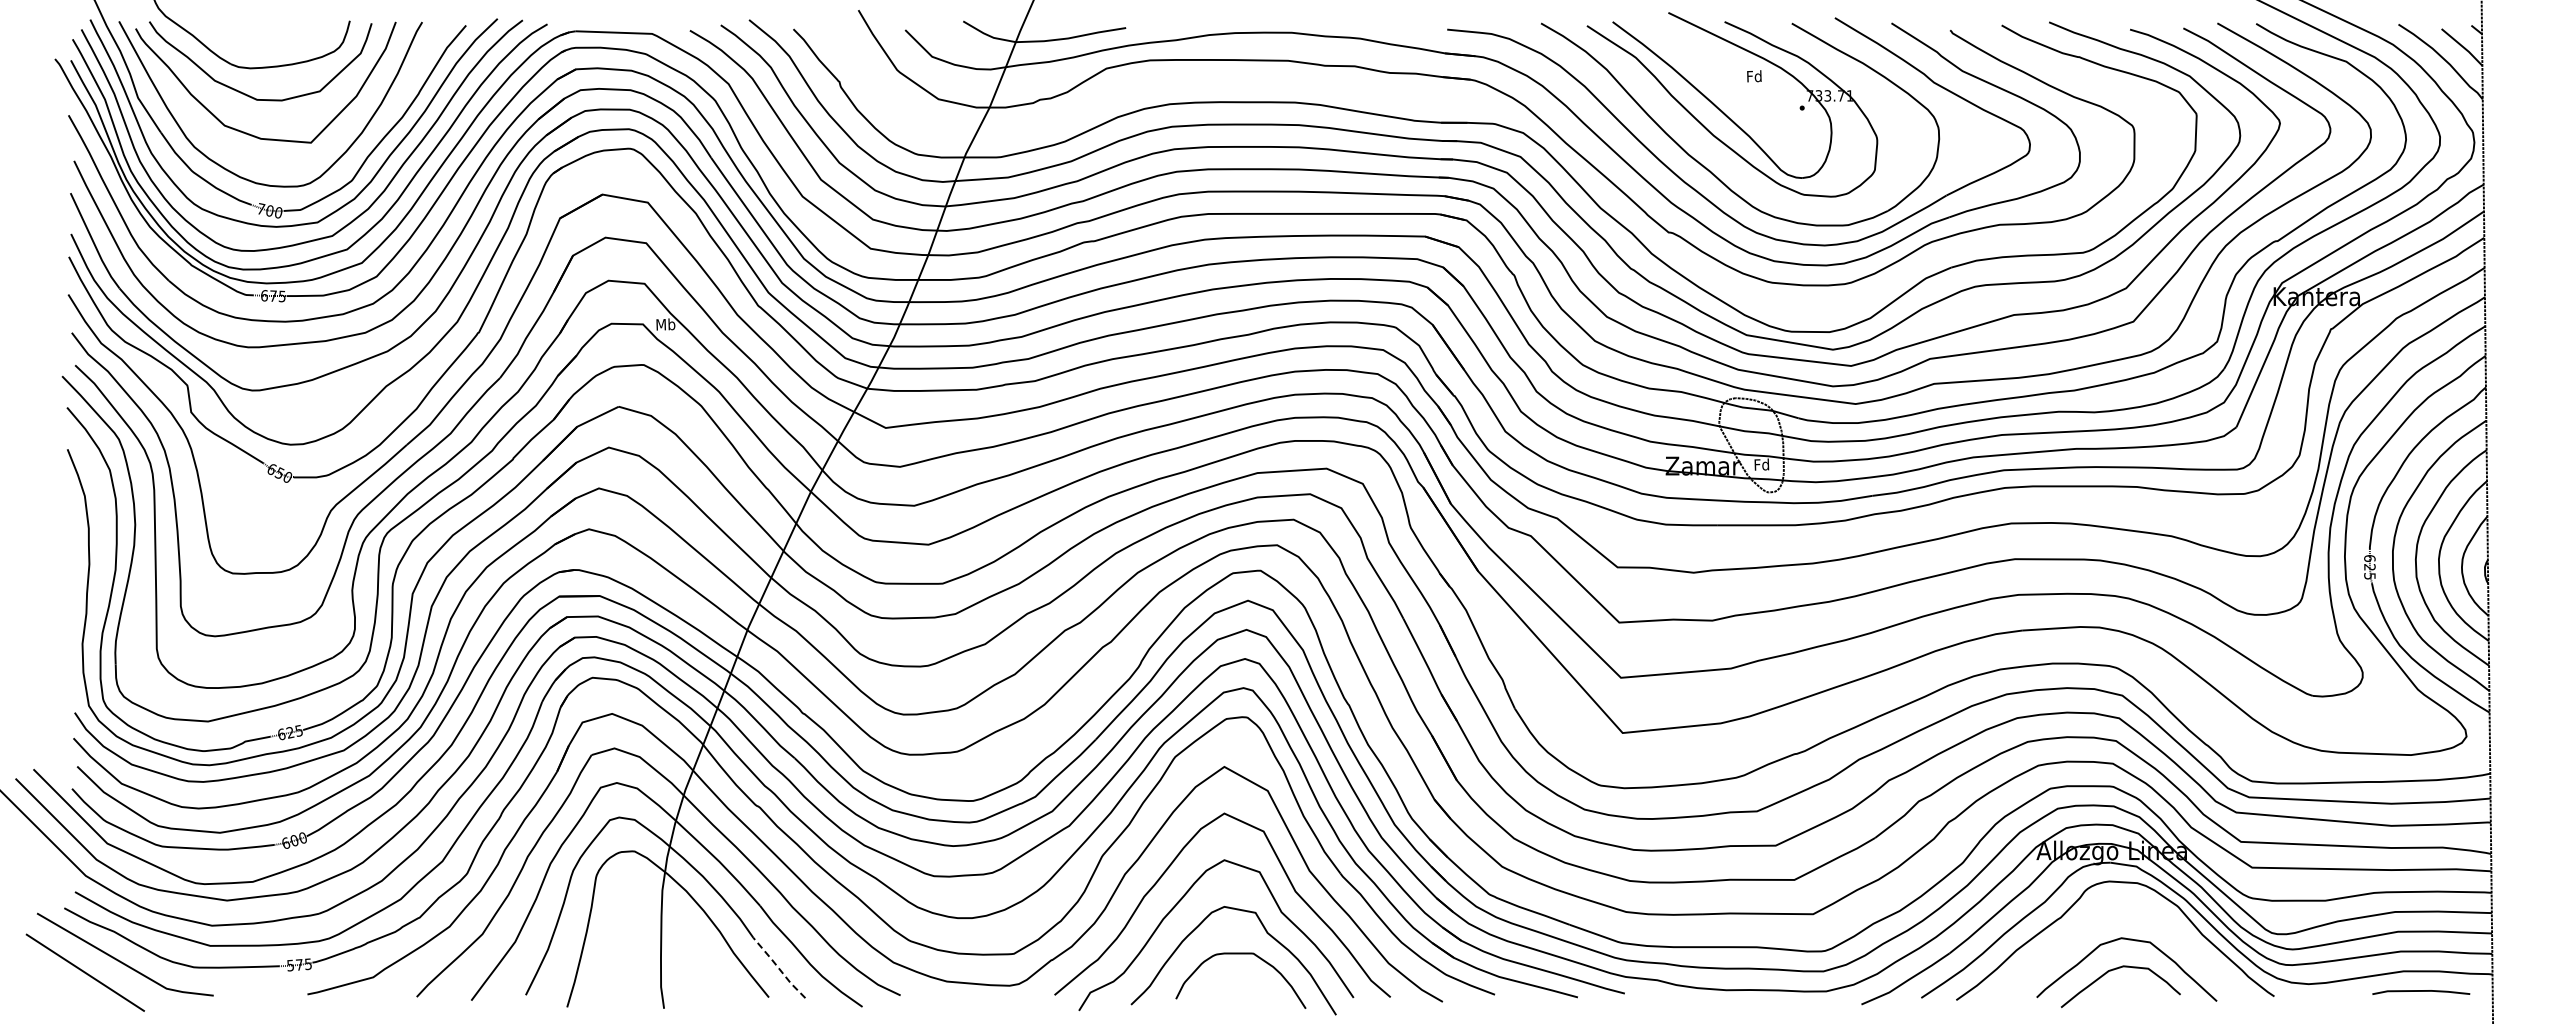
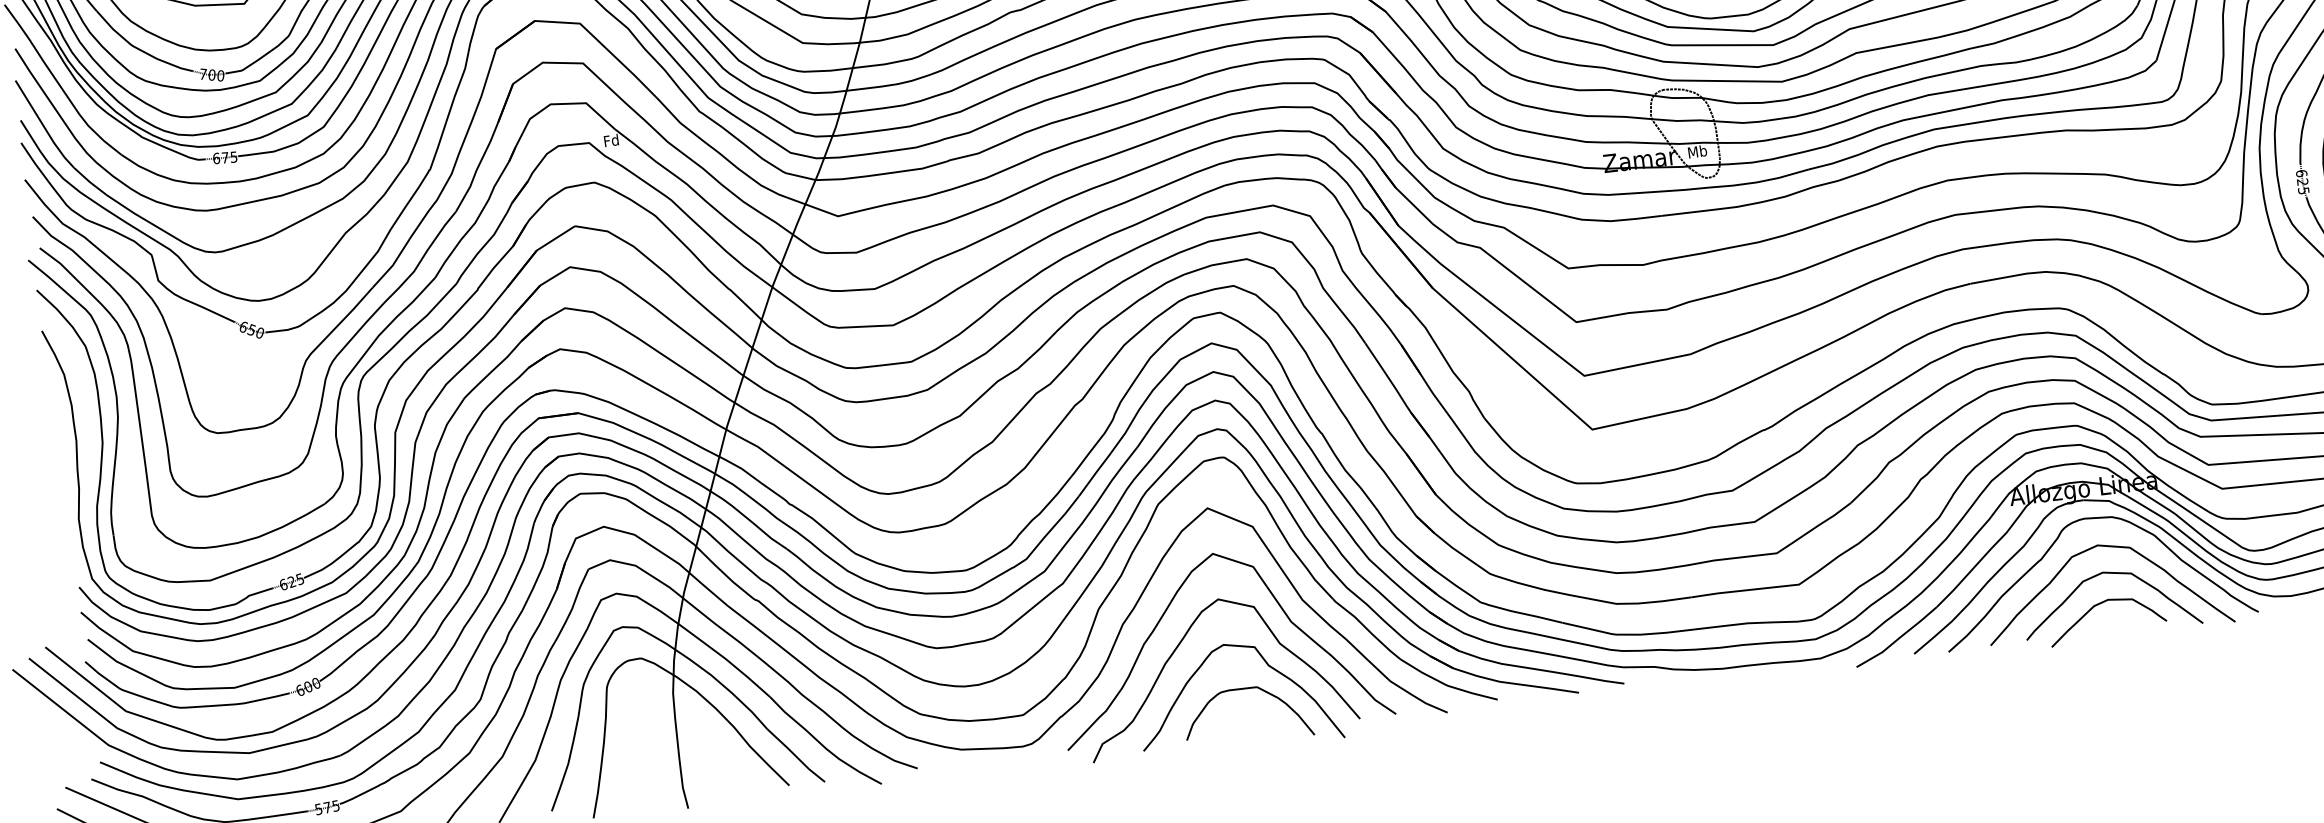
text: (665, 324) -> (611, 140), Mb -> Fd
text: (1761, 464) -> (1697, 151), Fd -> Mb
curve: (2131, 913) -> (2109, 547), added
line: (778, 967) -> (795, 755), dashed -> solid

